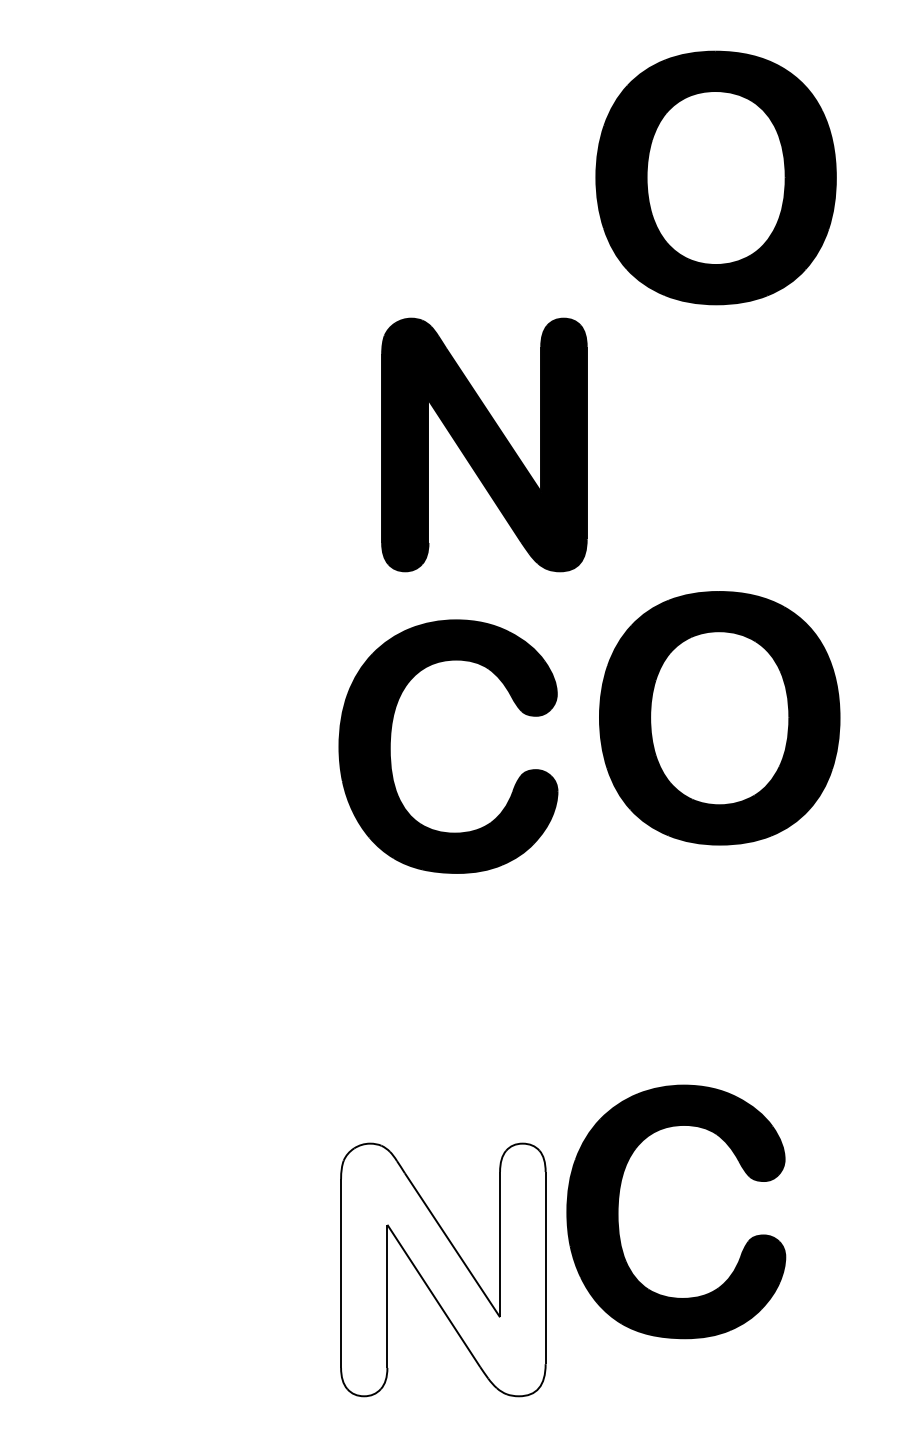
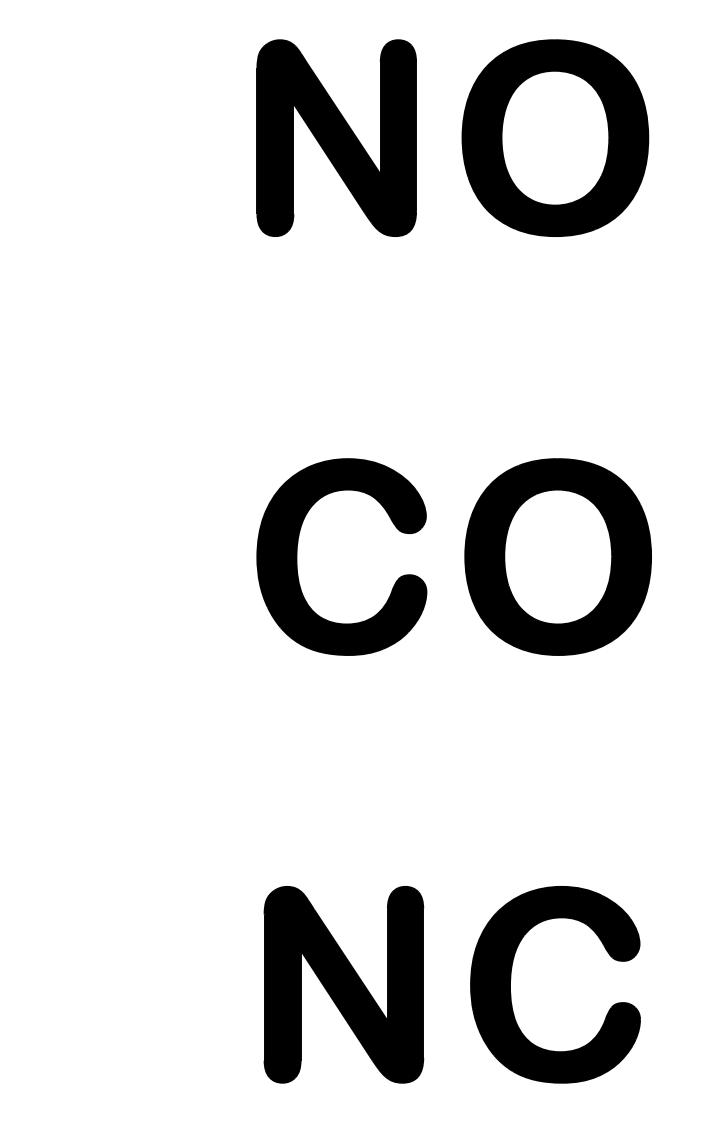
part: (484, 444) -> (336, 137), moved
part: (391, 745) -> (297, 556), moved
part: (619, 1205) -> (511, 979), moved
fill: (442, 1269) -> (343, 984), added

